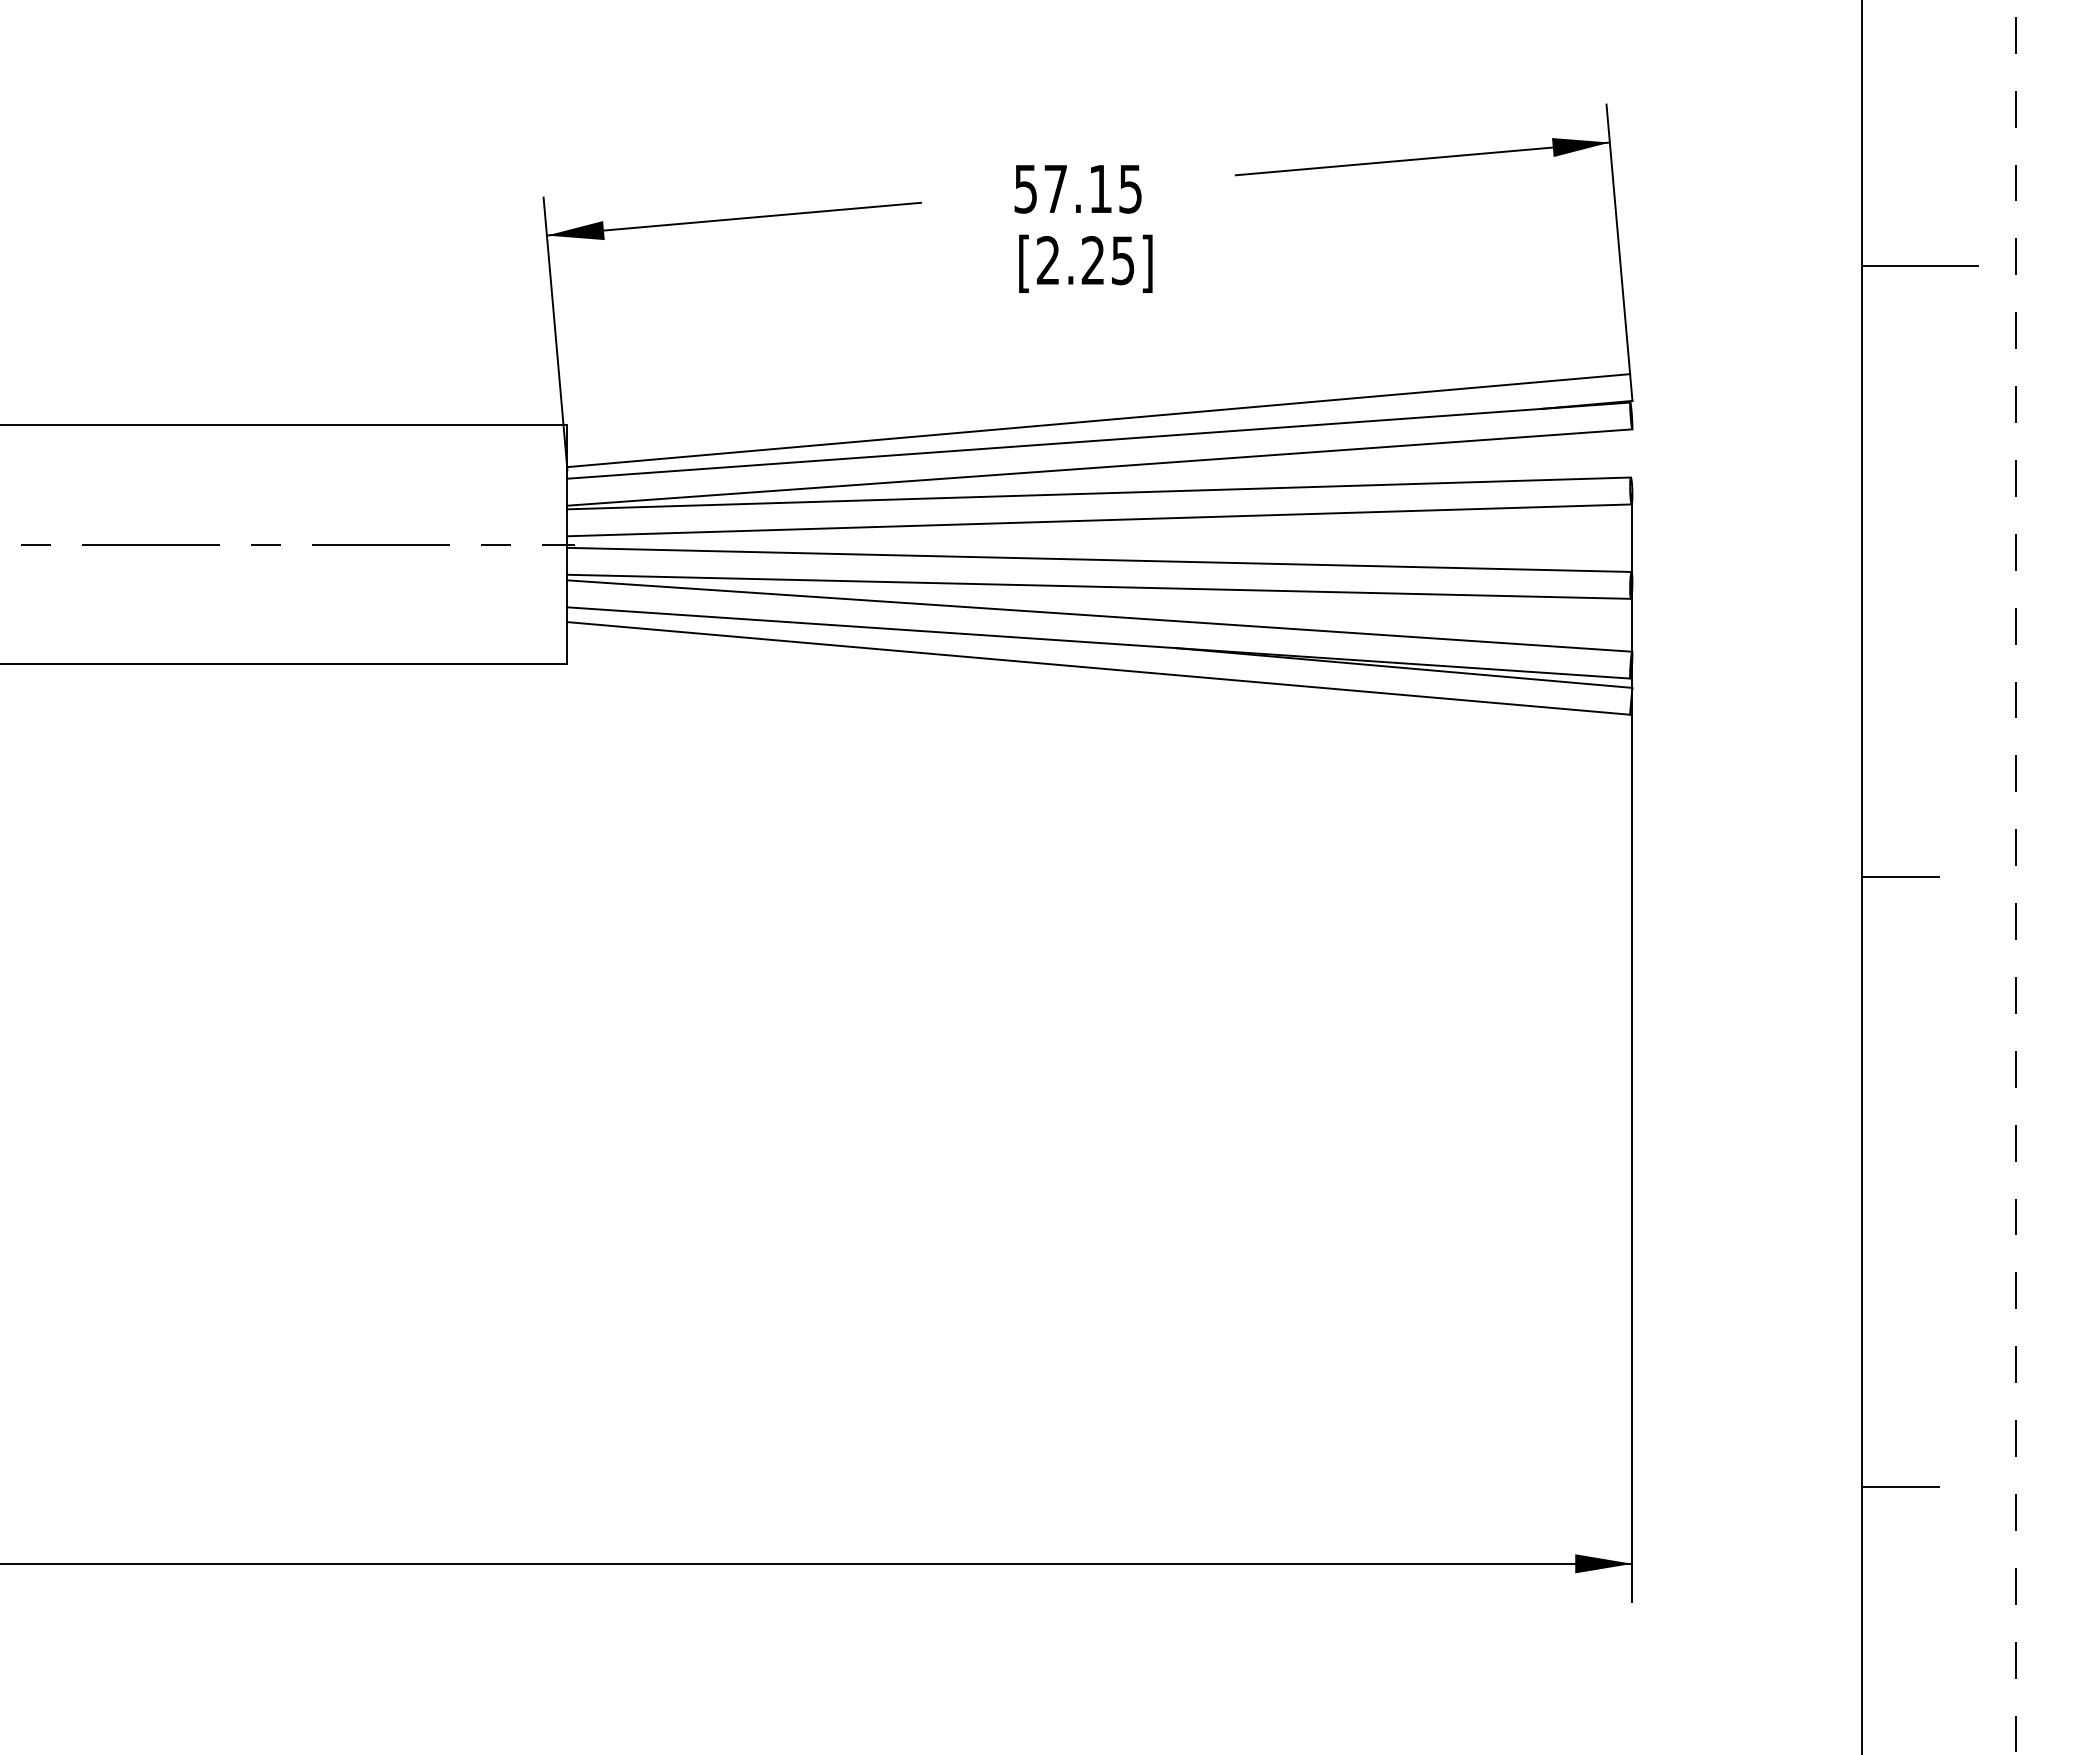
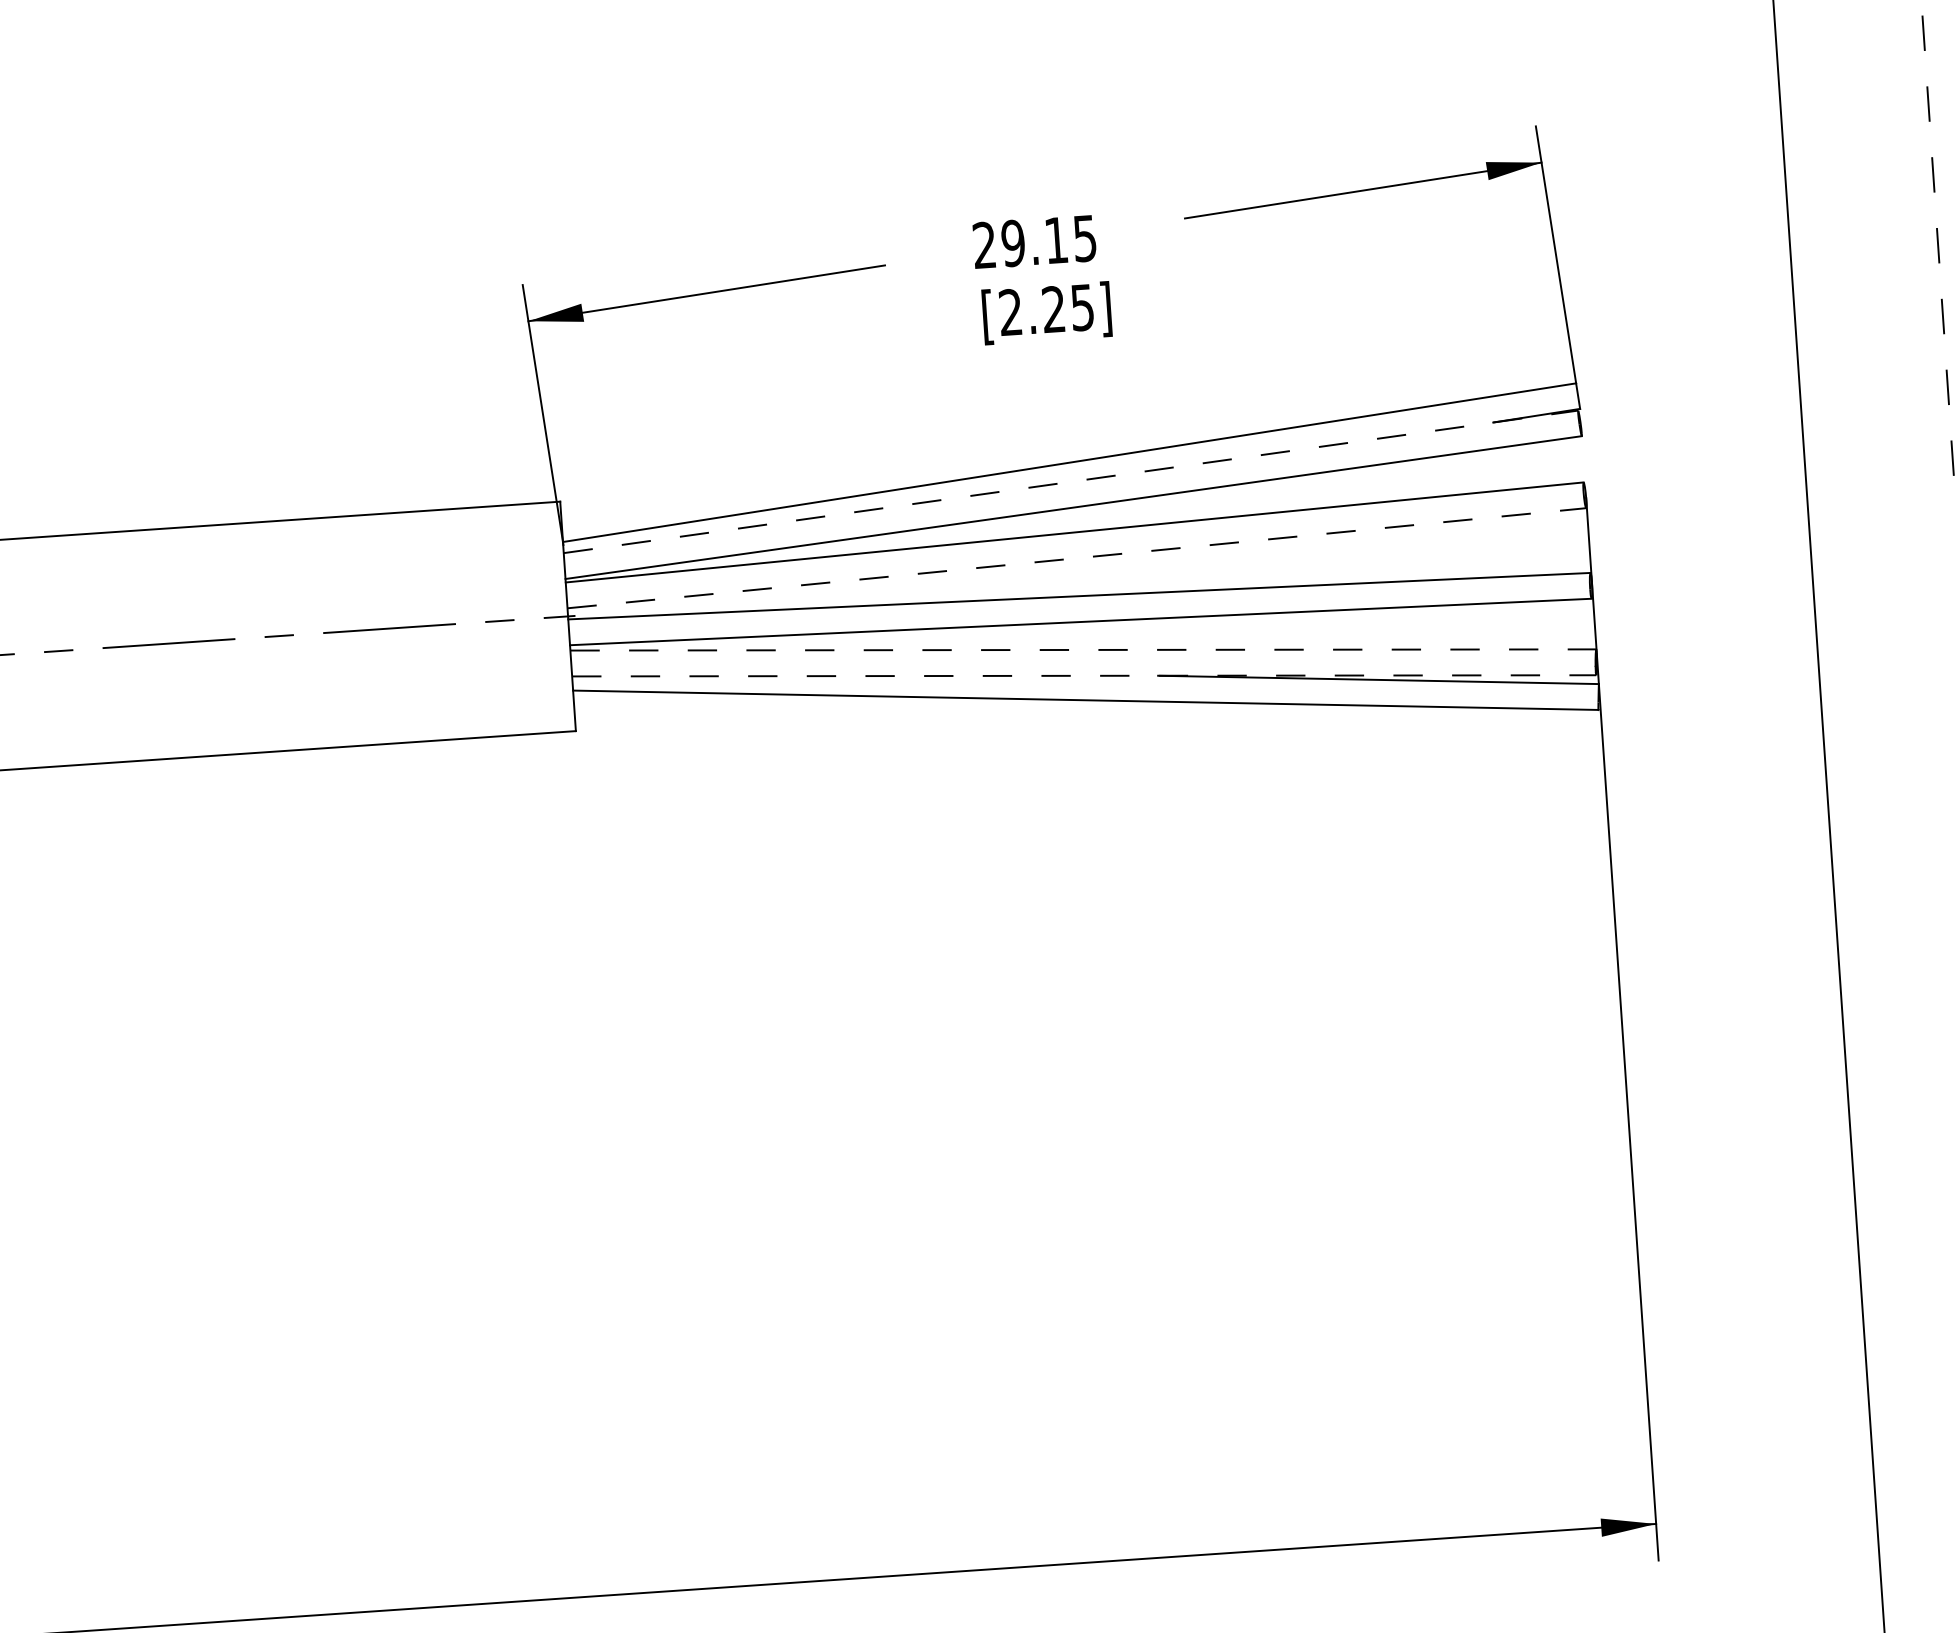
text: (1040, 188) -> (998, 243), 57.15 -> 29.15
line: (1920, 266) -> (1847, 261), removed
line: (1098, 440) -> (1070, 481), solid -> dashed
line: (1099, 520) -> (1076, 558), solid -> dashed
line: (1099, 616) -> (1083, 650), solid -> dashed
line: (1098, 642) -> (1083, 675), solid -> dashed
line: (1901, 876) -> (1869, 847), removed
line: (1901, 1486) -> (1909, 1432), removed

